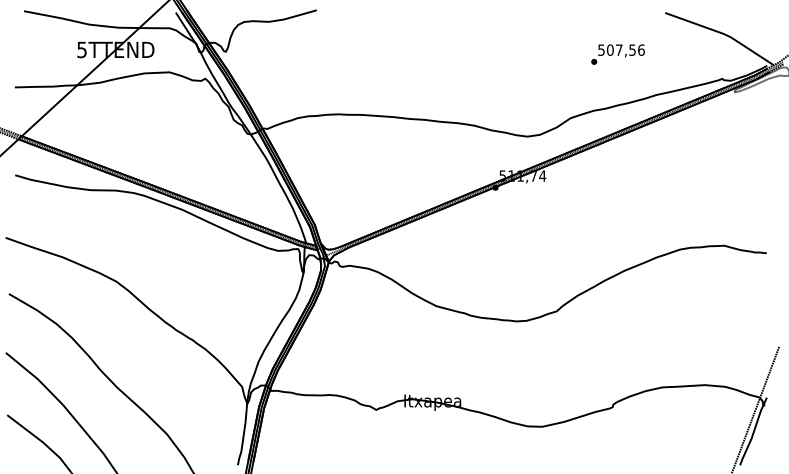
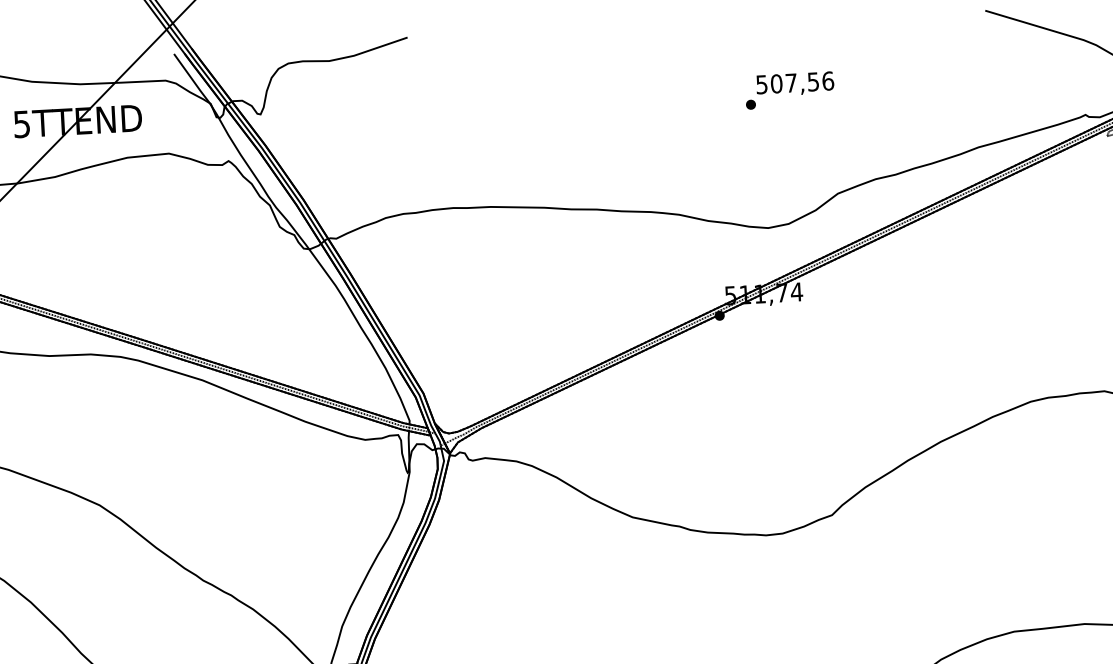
text: (617, 54) -> (788, 90), moved

